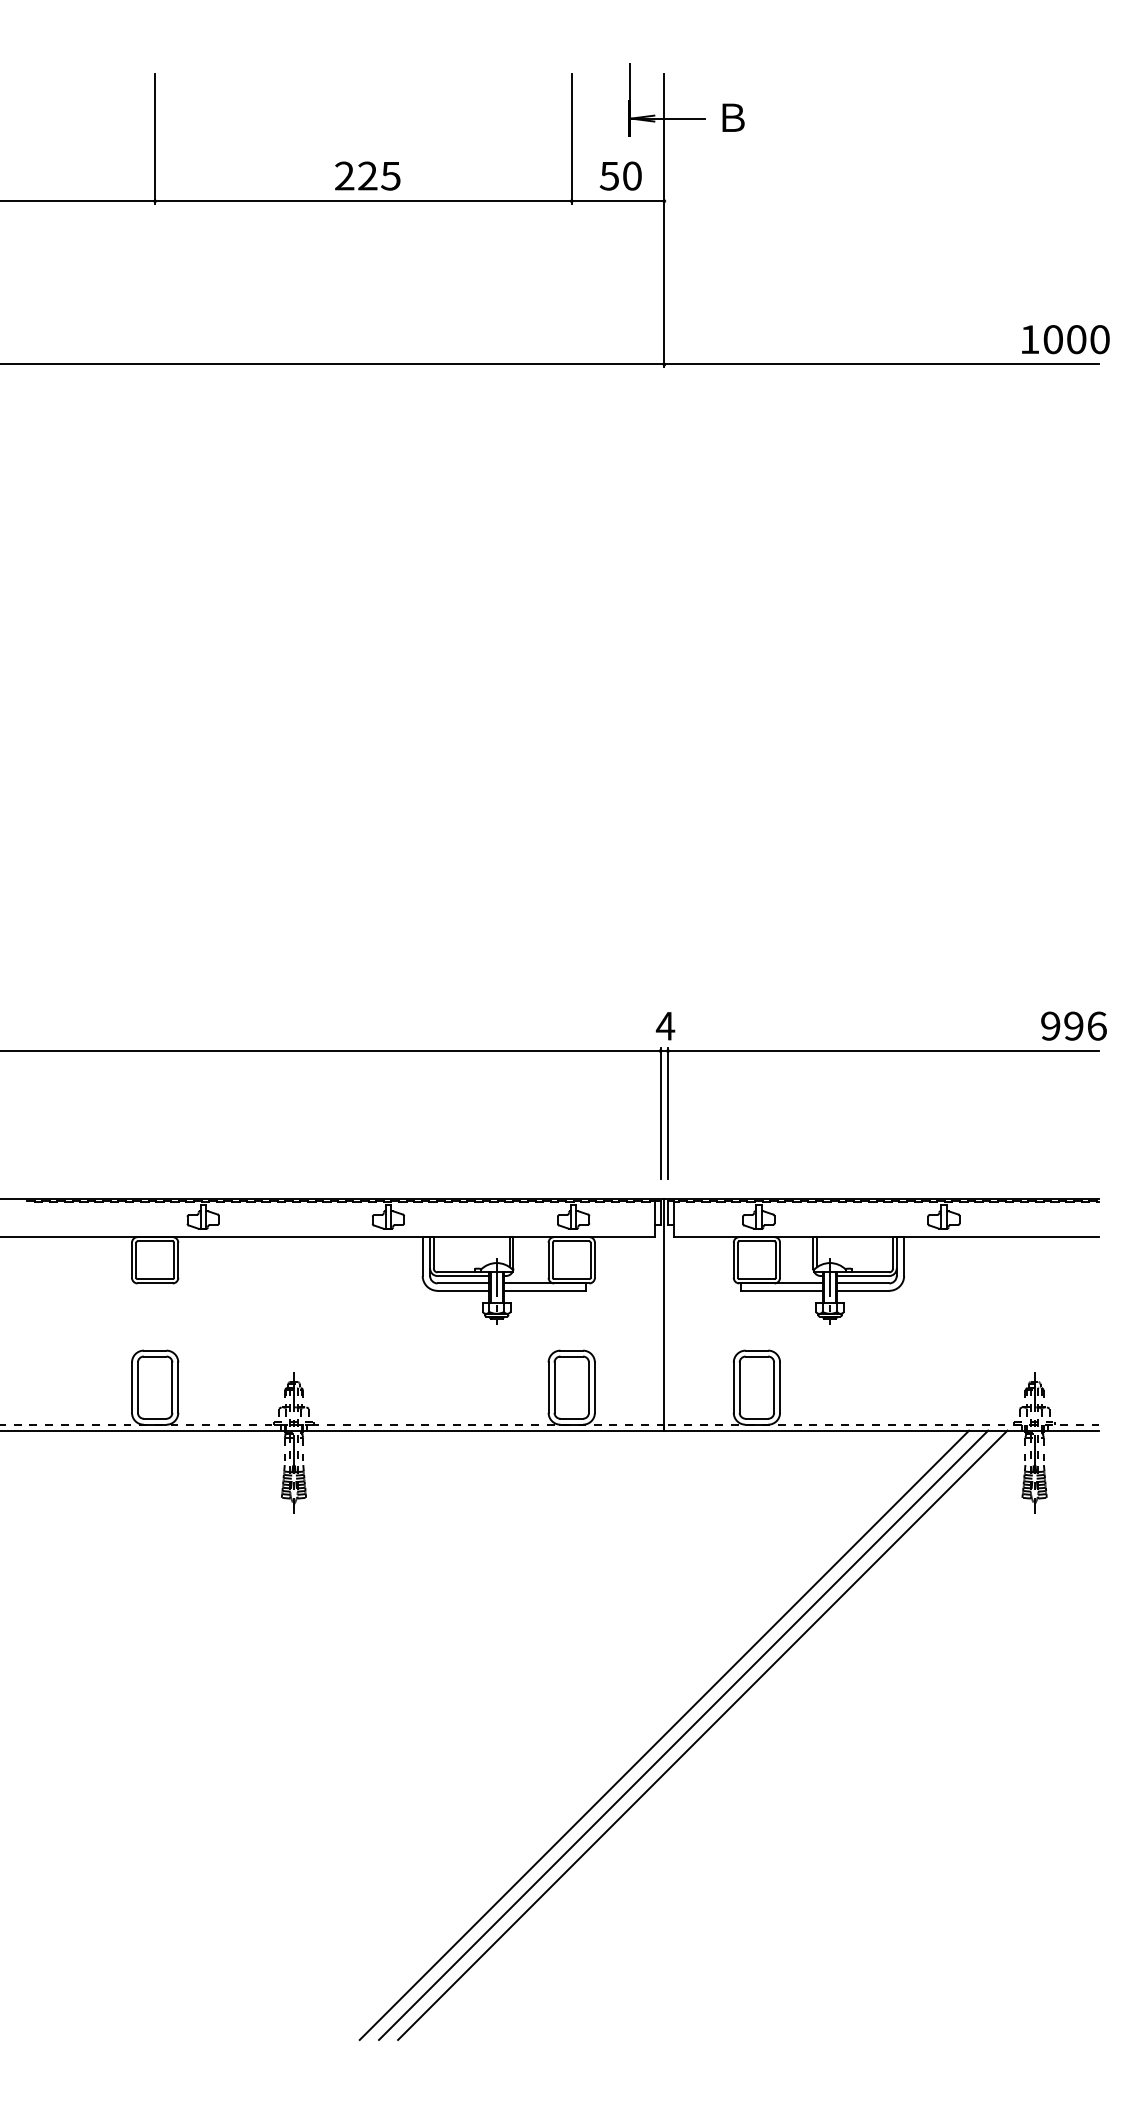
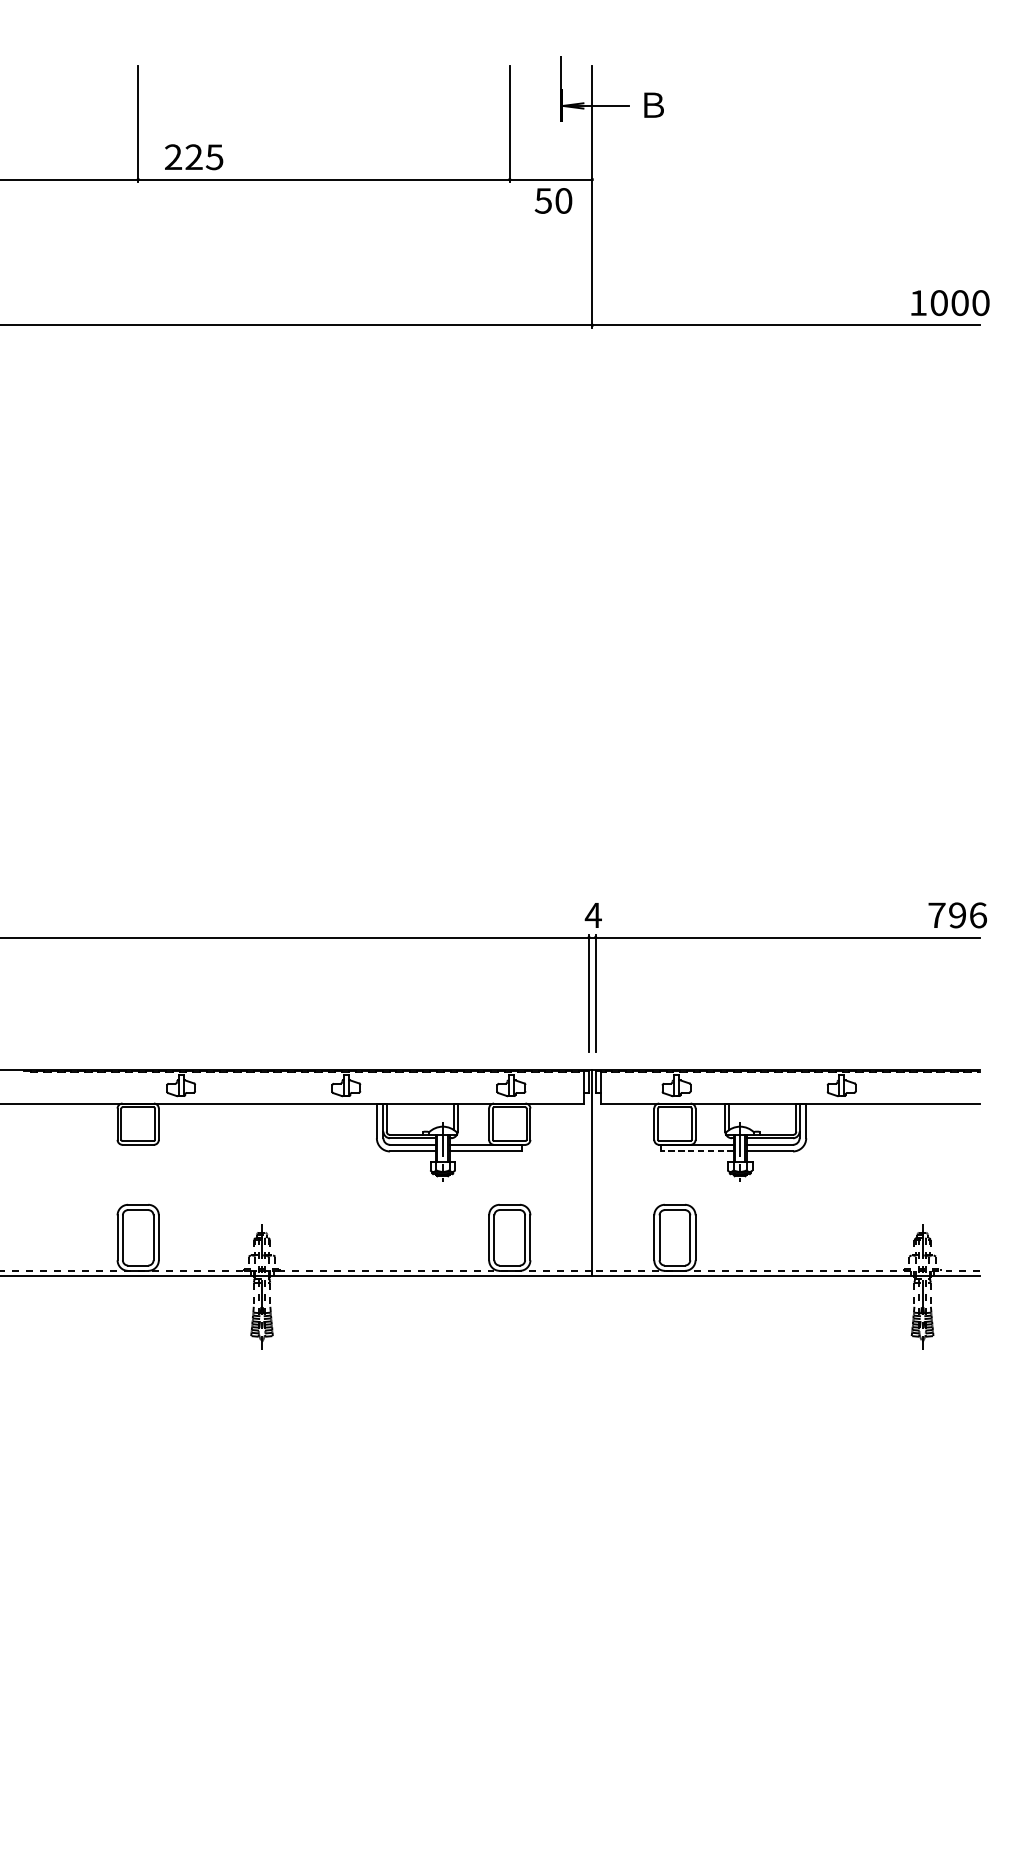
text: (367, 175) -> (193, 156), moved
text: (620, 175) -> (553, 200), moved
text: (1050, 1025) -> (936, 914), 996 -> 796
line: (781, 1290) -> (696, 1151), solid -> dashed
line: (664, 1734) -> (592, 1547), removed
line: (683, 1734) -> (609, 1547), removed
line: (702, 1734) -> (626, 1547), removed

